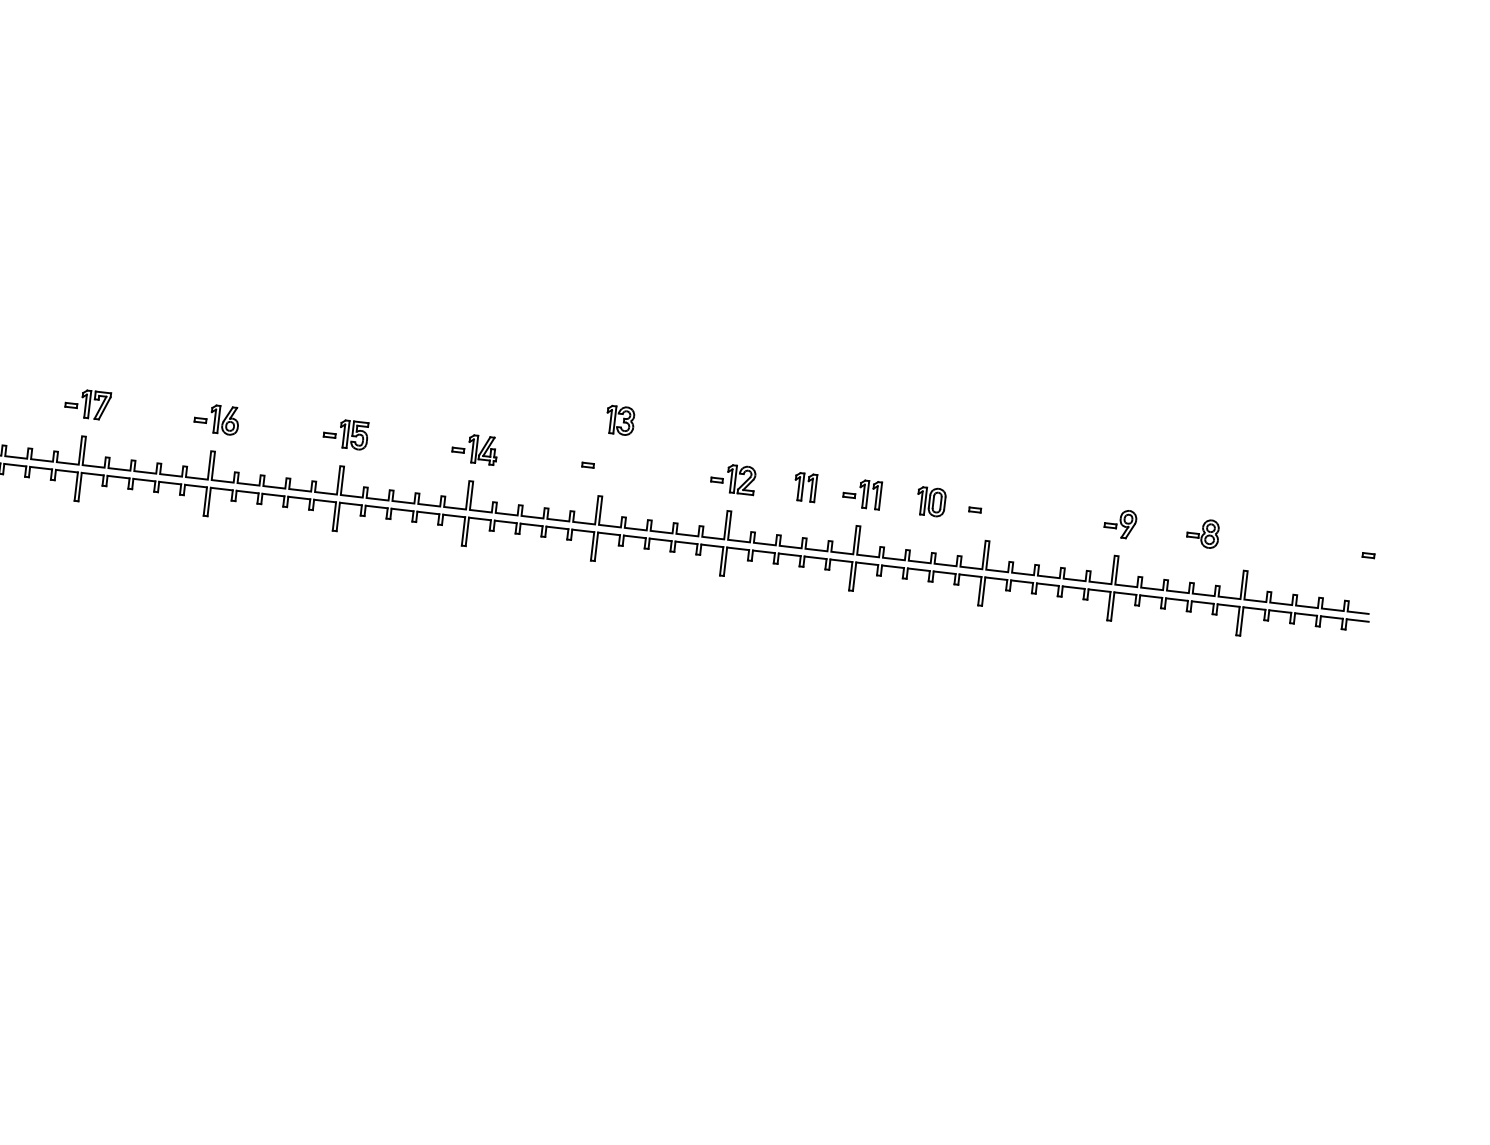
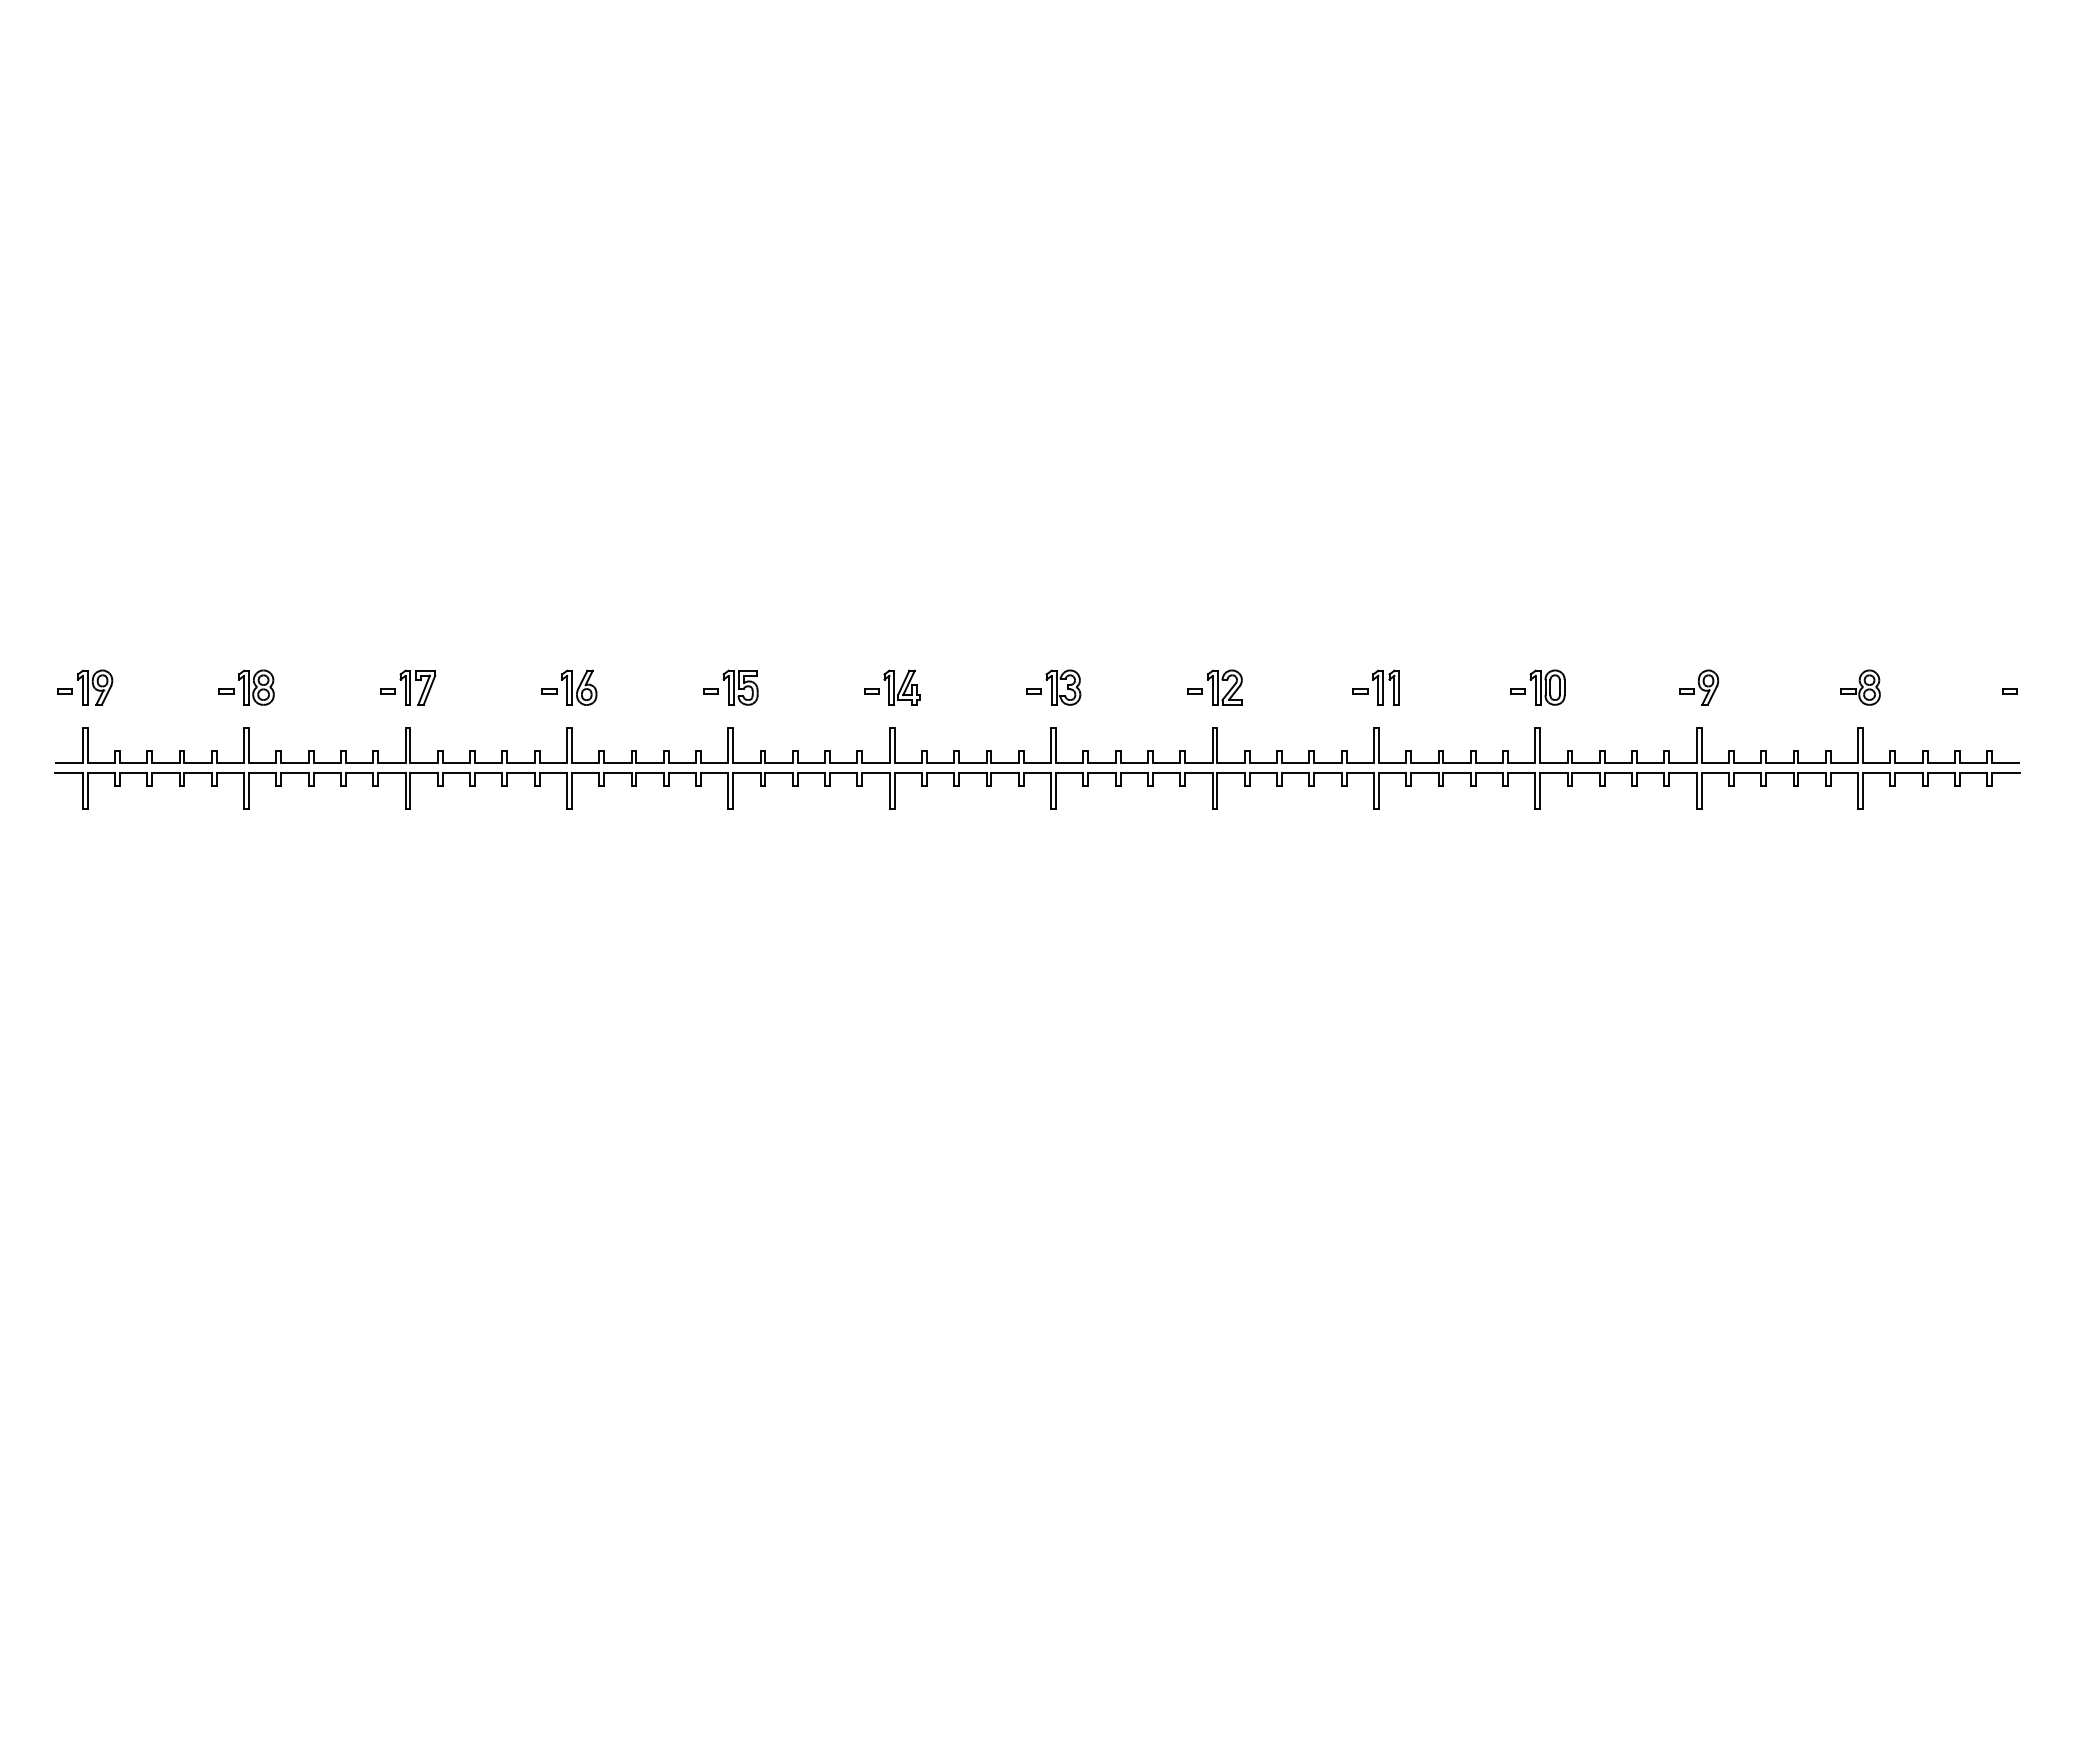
part: (620, 420) -> (1063, 687), moved
part: (804, 487) -> (1304, 687), removed
part: (931, 501) -> (1547, 687), moved
part: (1203, 533) -> (1860, 687), moved

